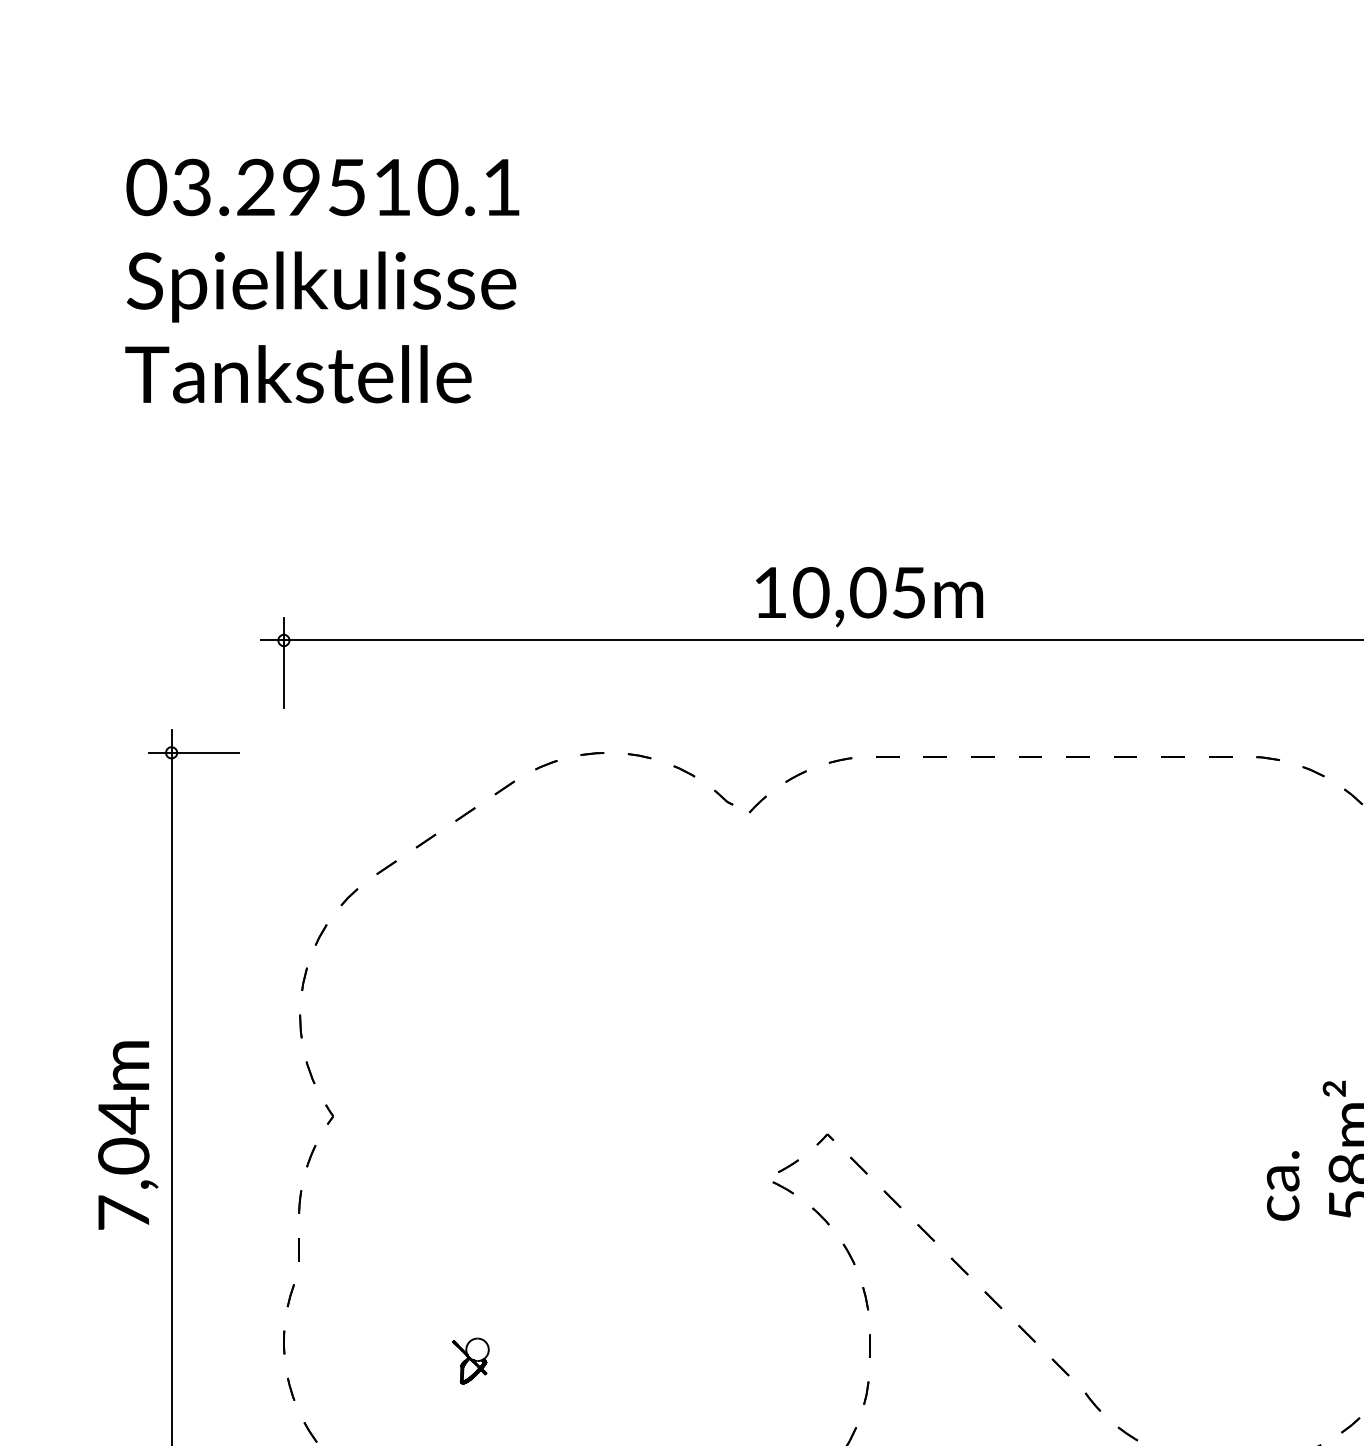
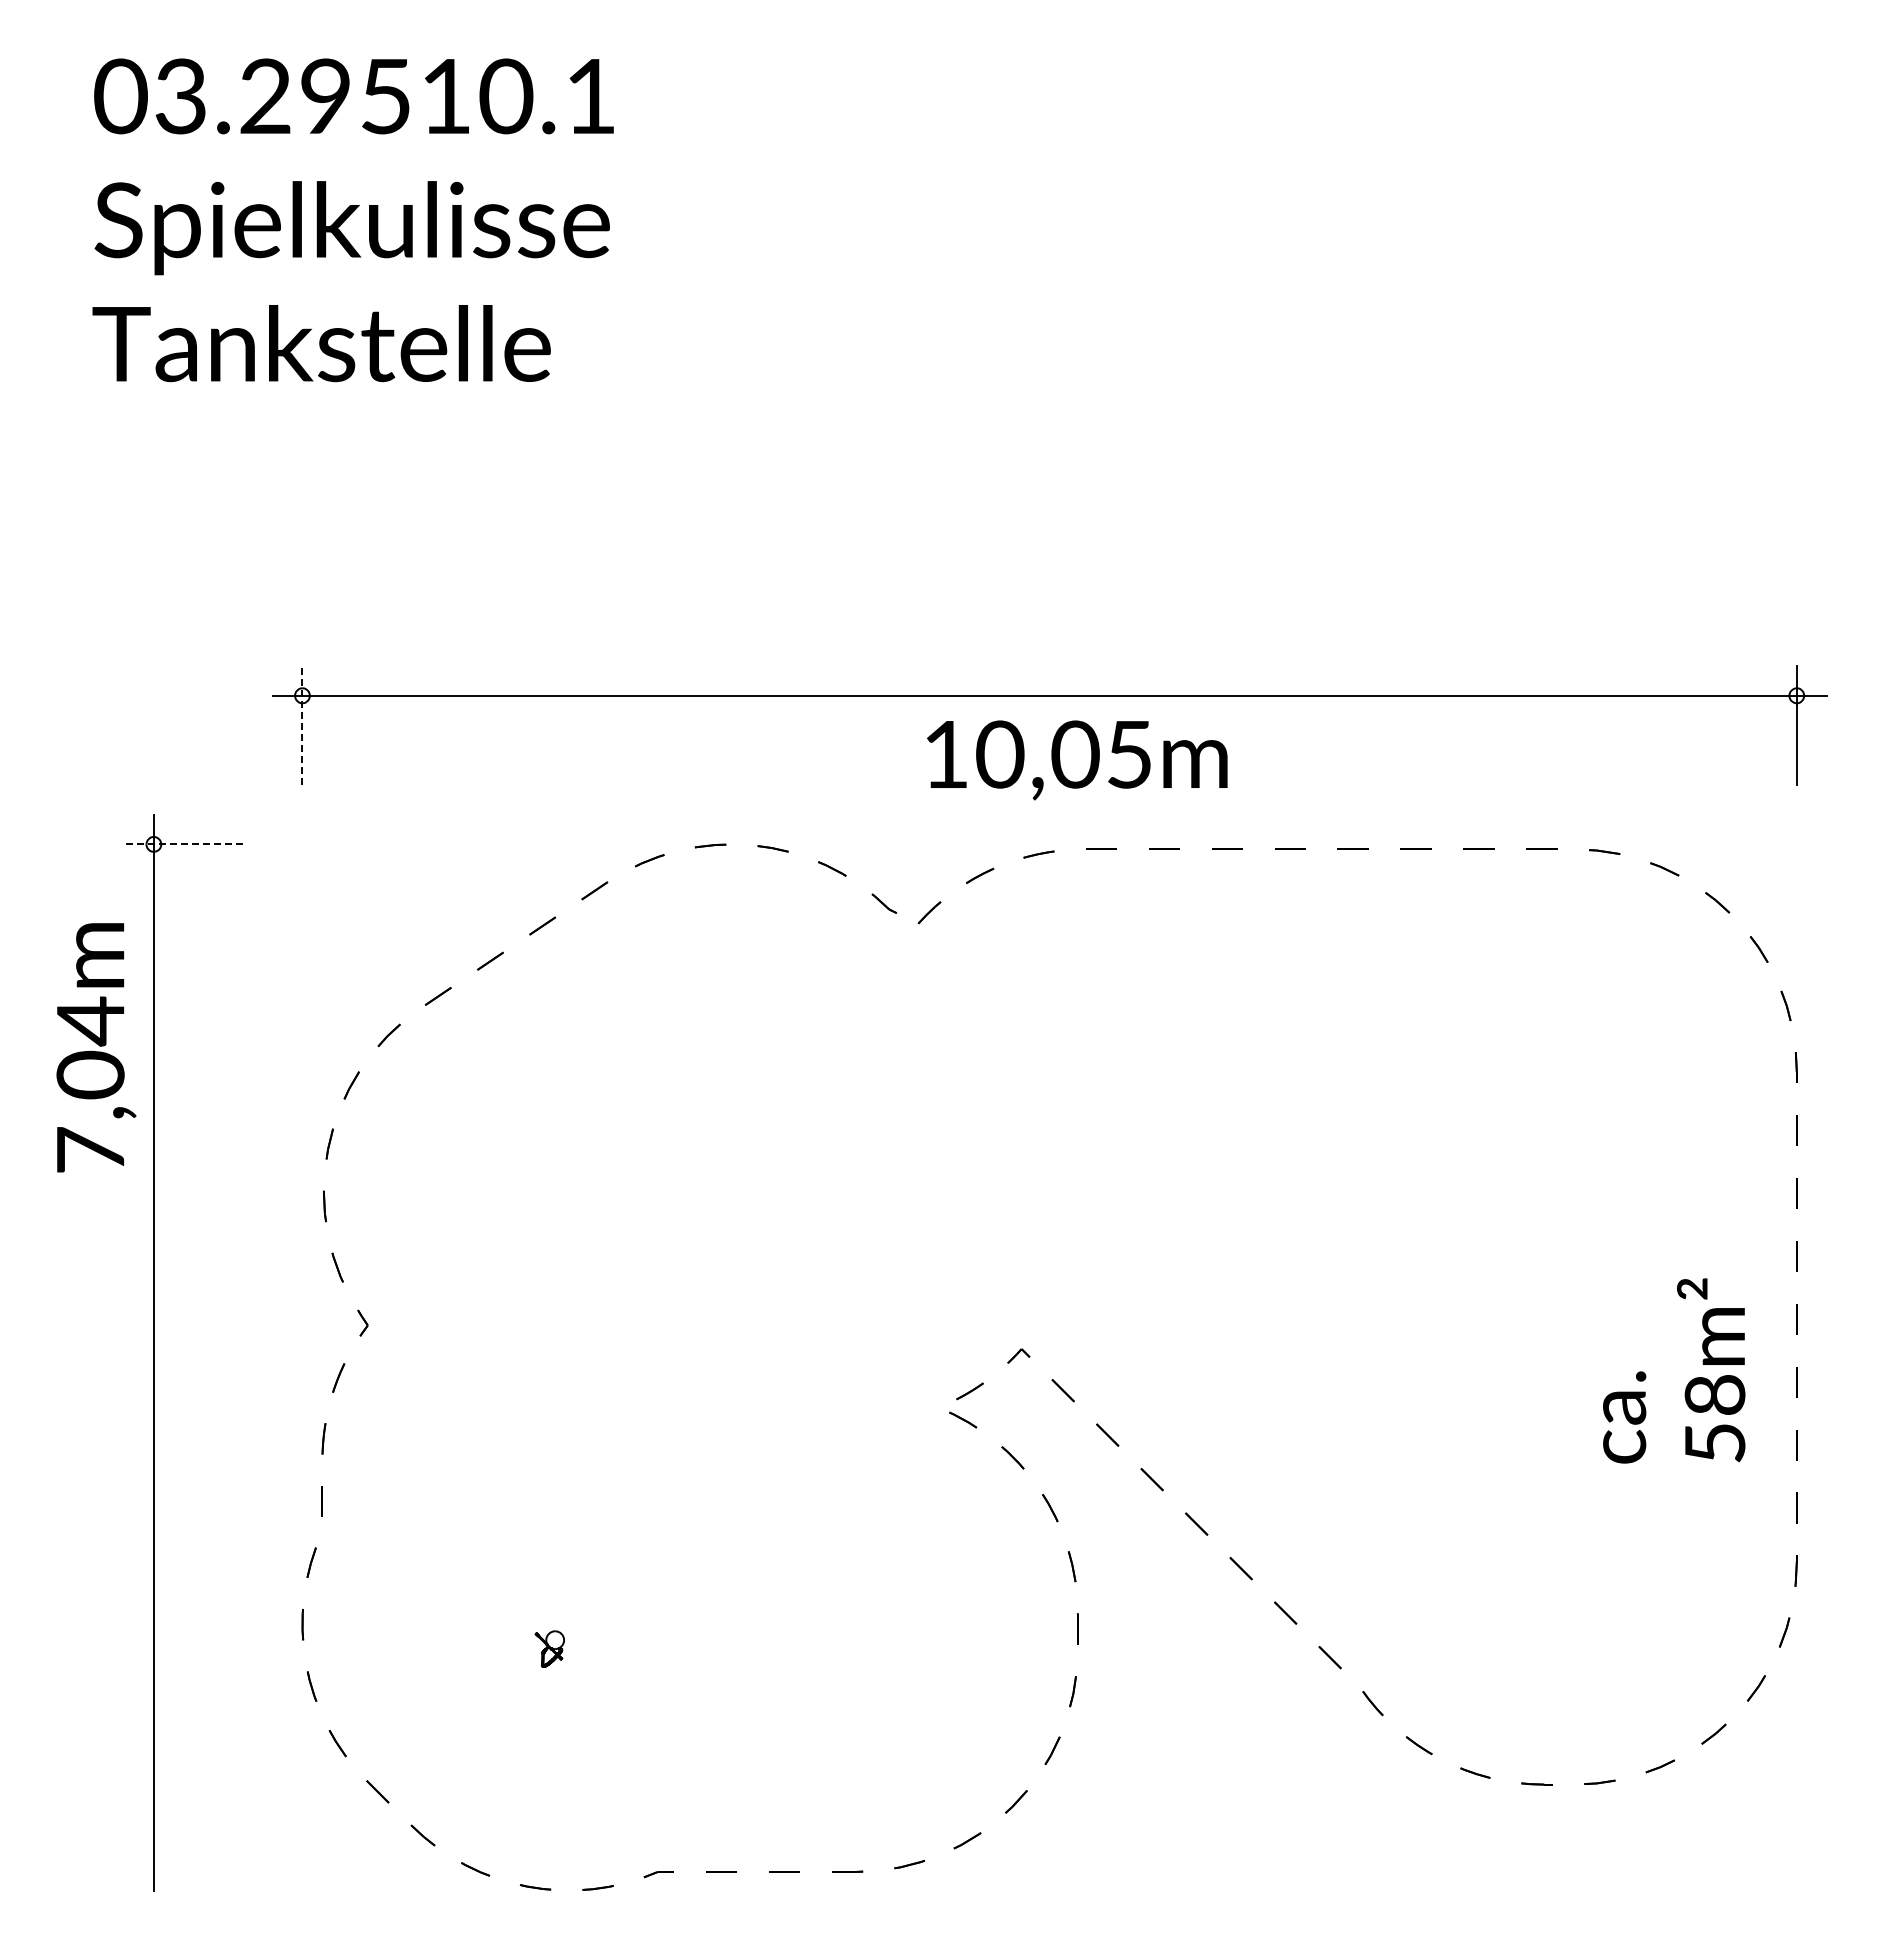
text: (869, 597) -> (1077, 760), moved
line: (283, 662) -> (302, 725), solid -> dashed
line: (194, 752) -> (183, 844), solid -> dashed
text: (128, 1135) -> (96, 1047), moved
part: (470, 1360) -> (549, 1648), size x0.6

